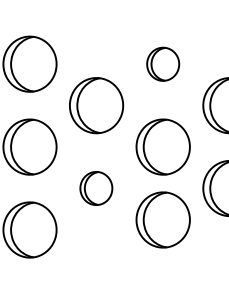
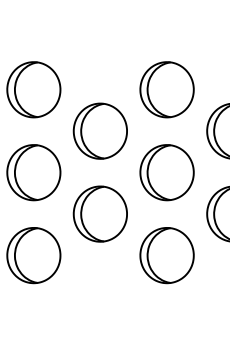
part: (162, 63) -> (166, 89), size x1.67
part: (95, 187) -> (99, 213), size x1.67
part: (162, 219) -> (166, 255), moved

